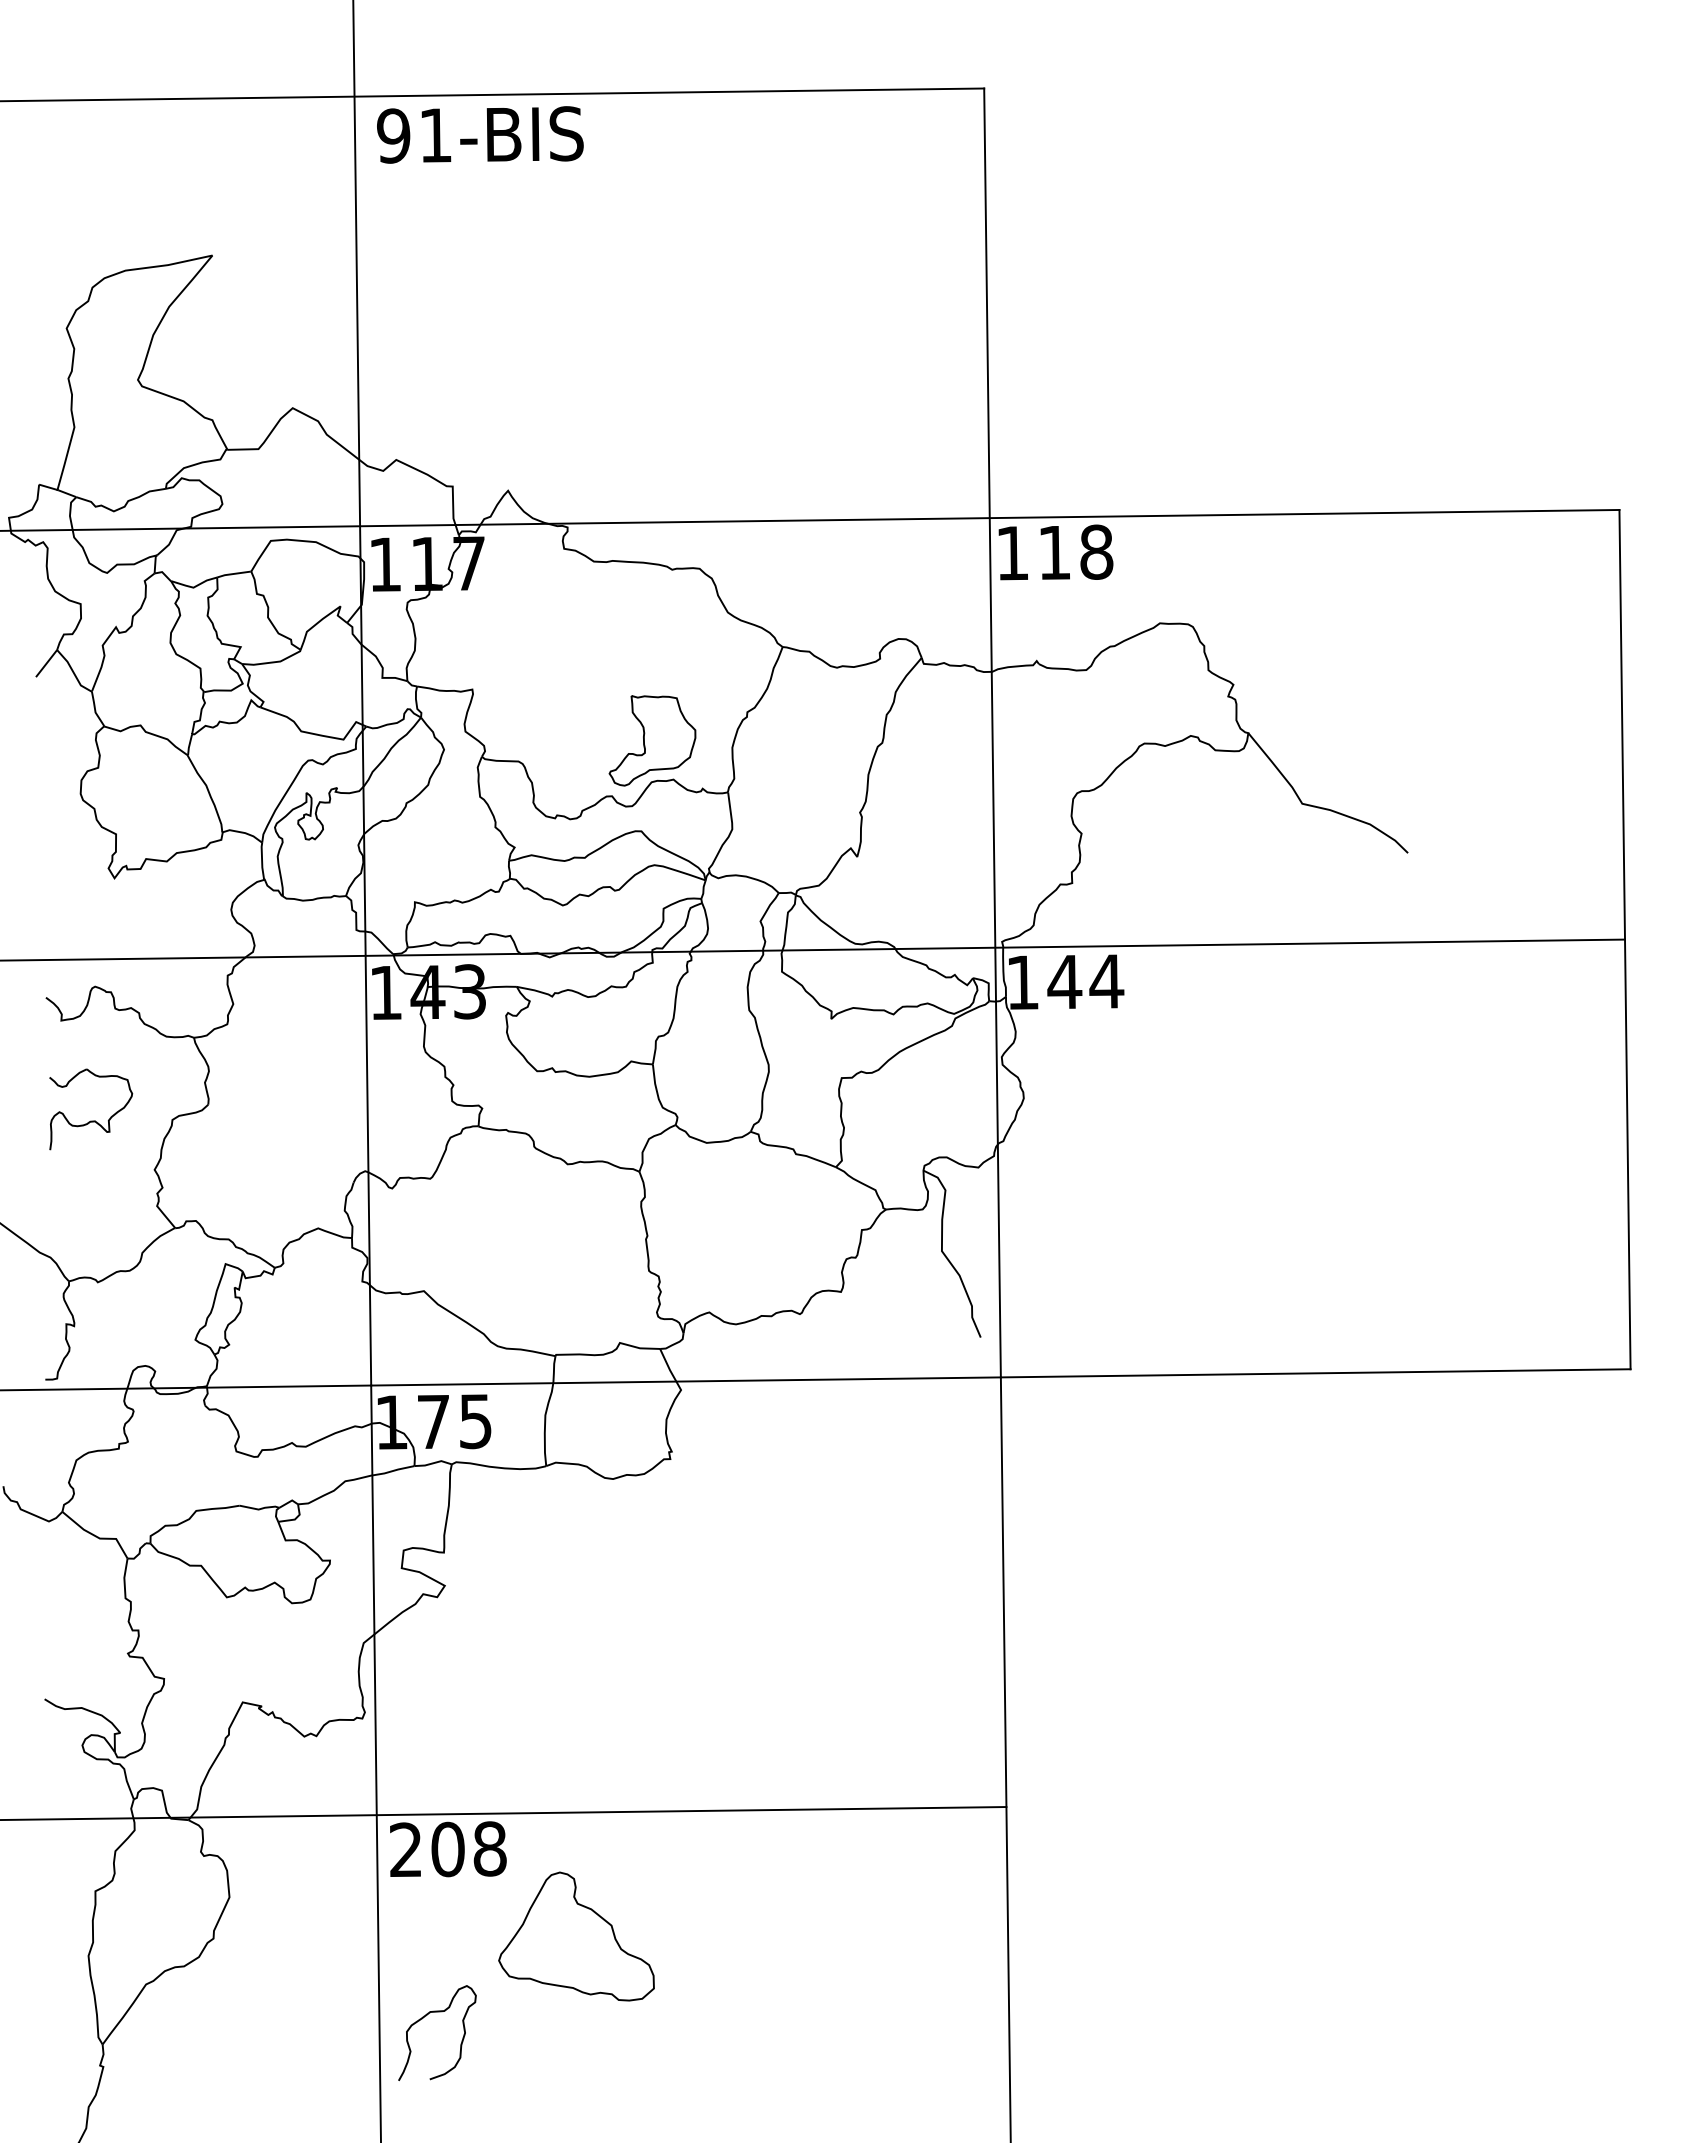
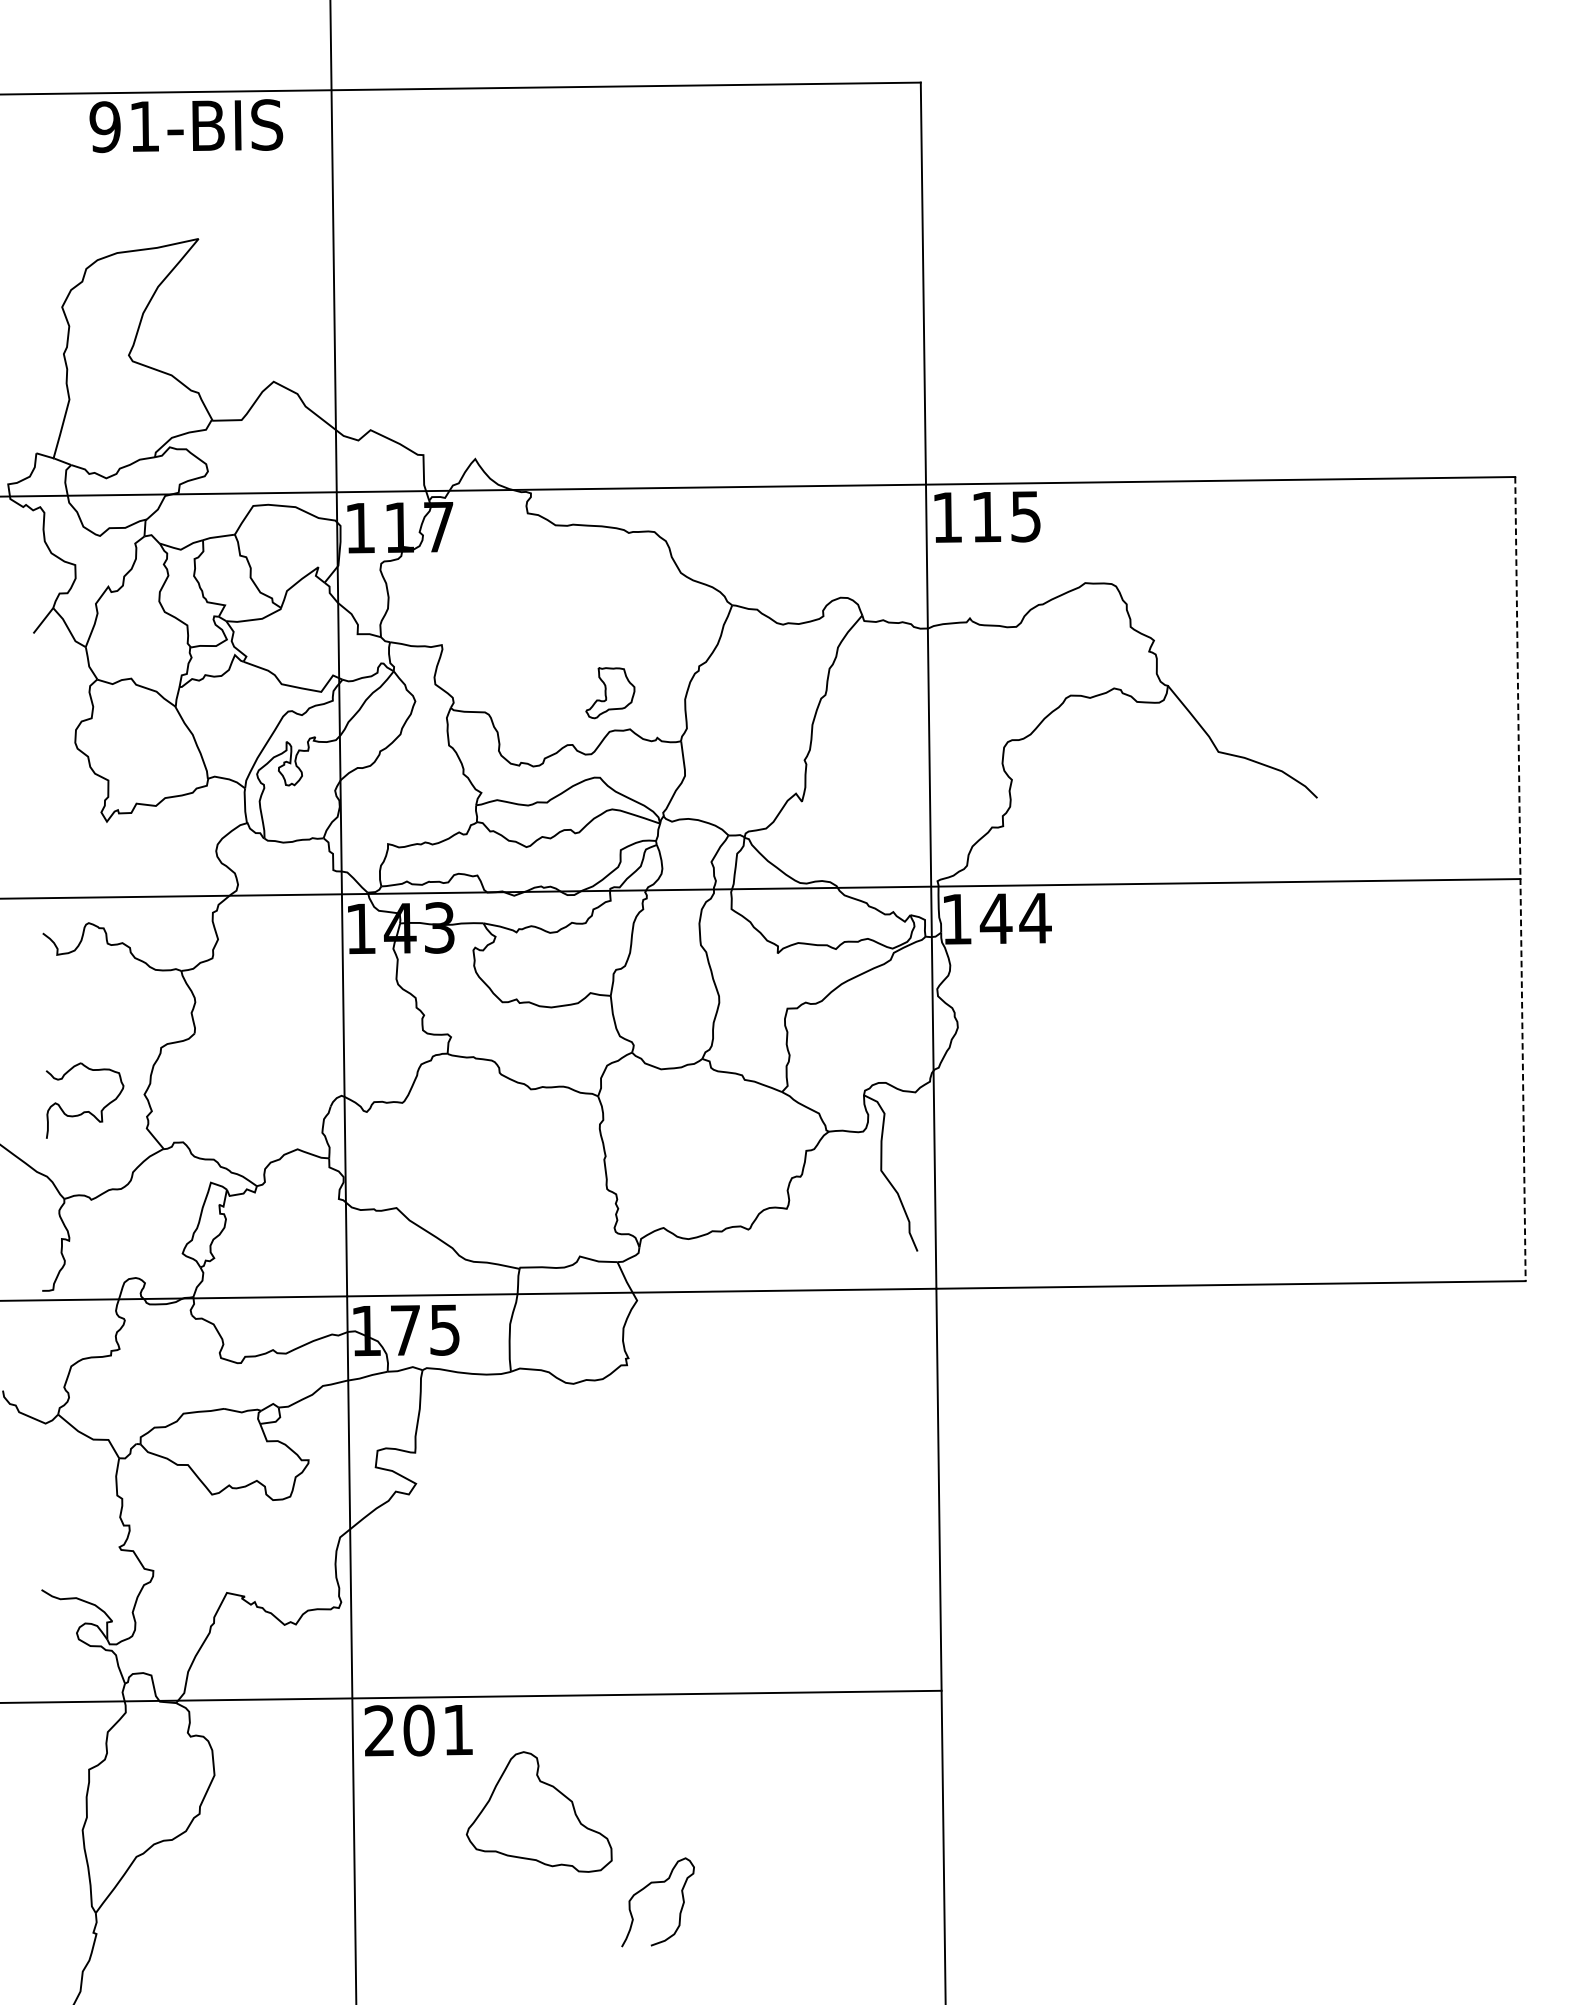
text: (480, 134) -> (186, 125), moved
text: (1096, 551) -> (1025, 515), 118 -> 115
part: (652, 740) -> (610, 692), size x0.6
line: (1625, 939) -> (1520, 878), solid -> dashed
part: (91, 1120) -> (85, 1111), moved
text: (489, 1848) -> (457, 1729), 208 -> 201
curve: (426, 2016) -> (647, 1886), moved

